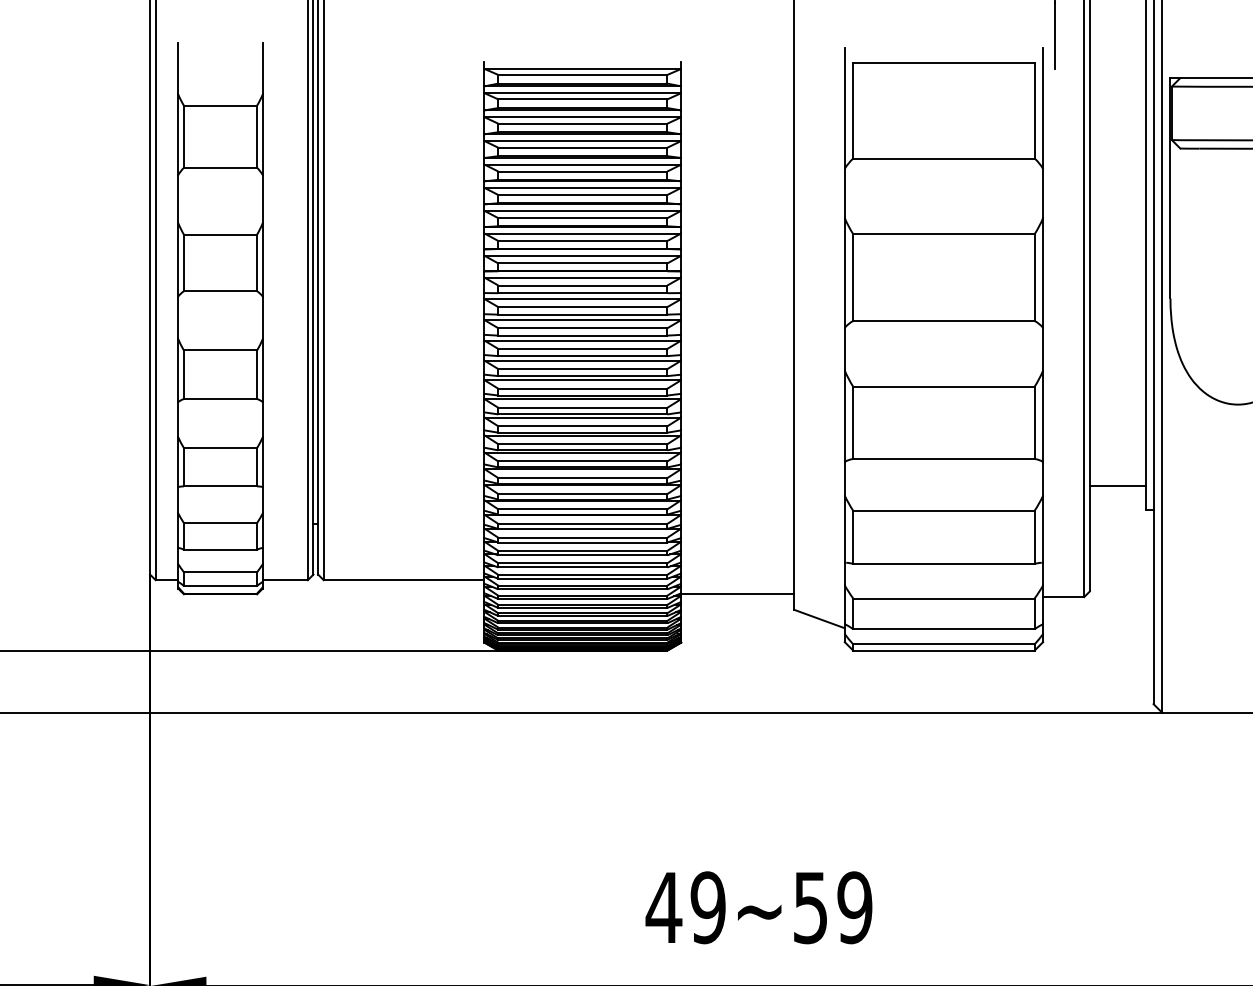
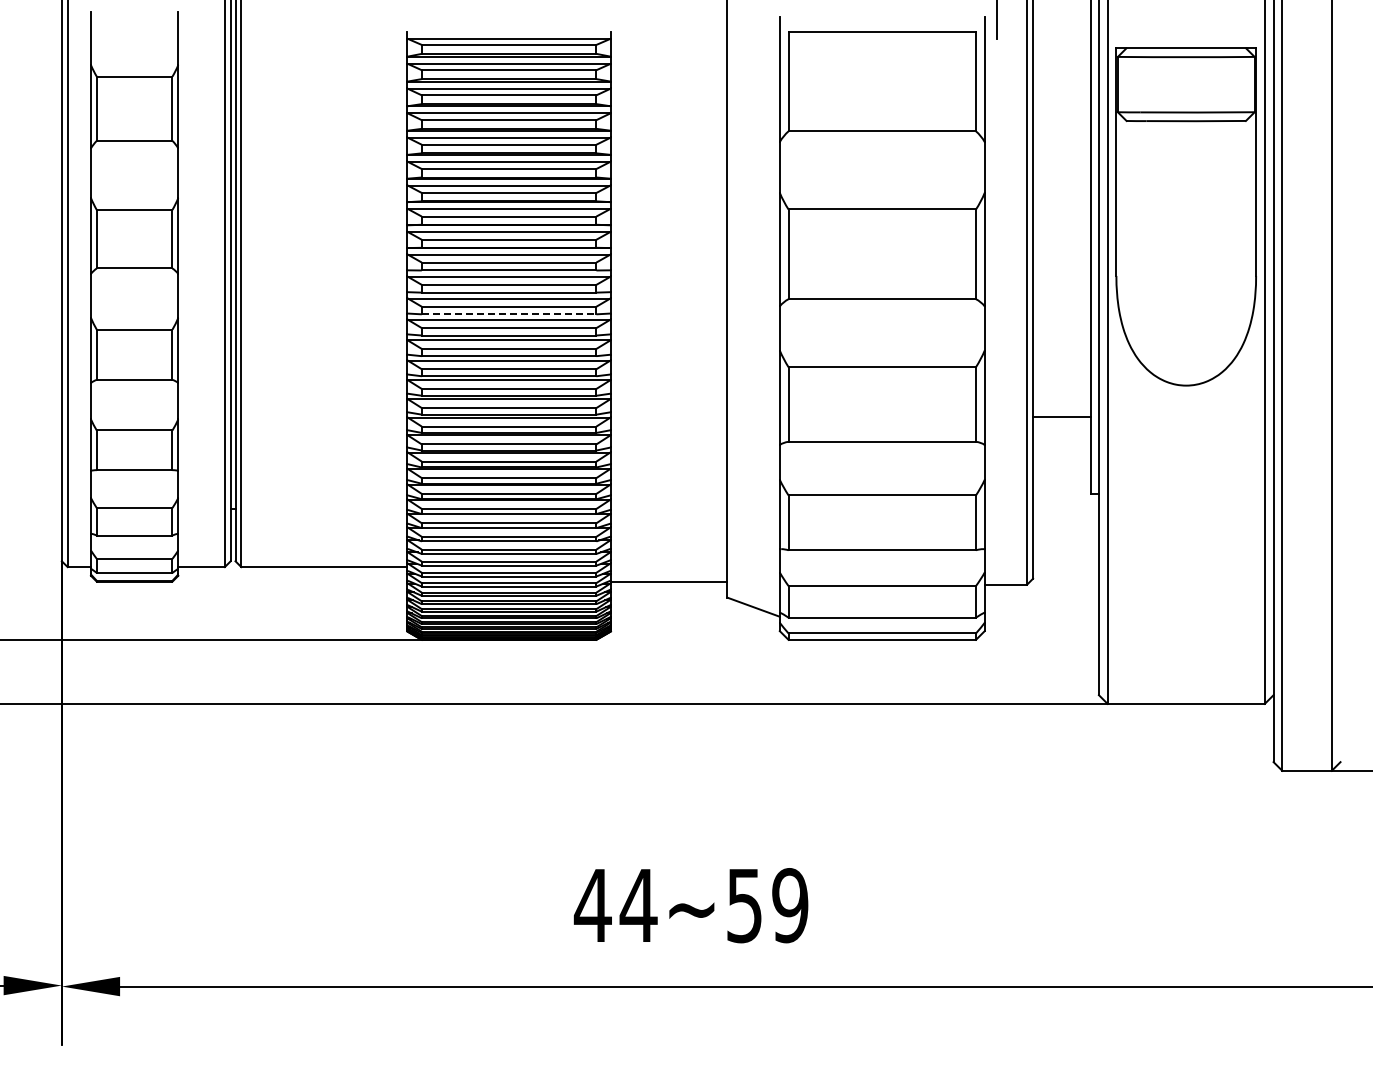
line: (583, 335) -> (509, 314), solid -> dashed
line: (1118, 485) -> (1062, 416), moved
text: (708, 907) -> (638, 905), 49~59 -> 44~59

